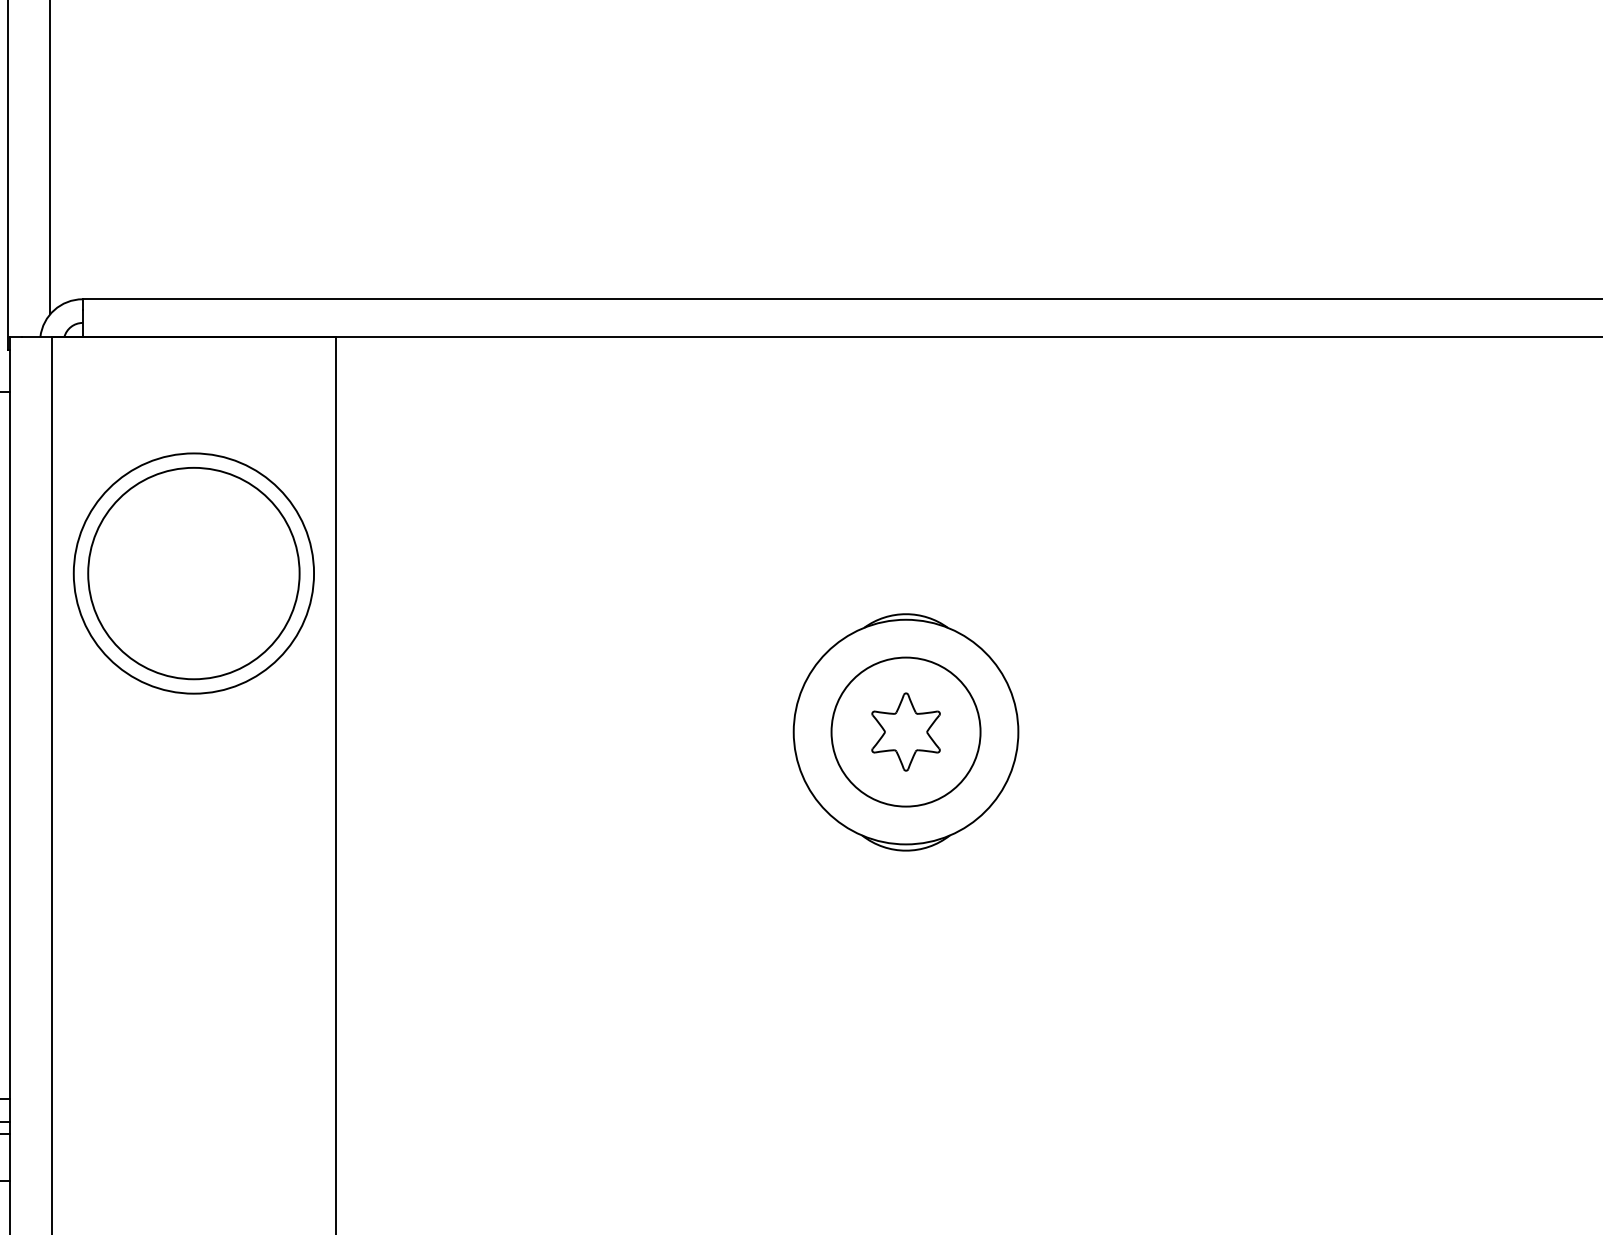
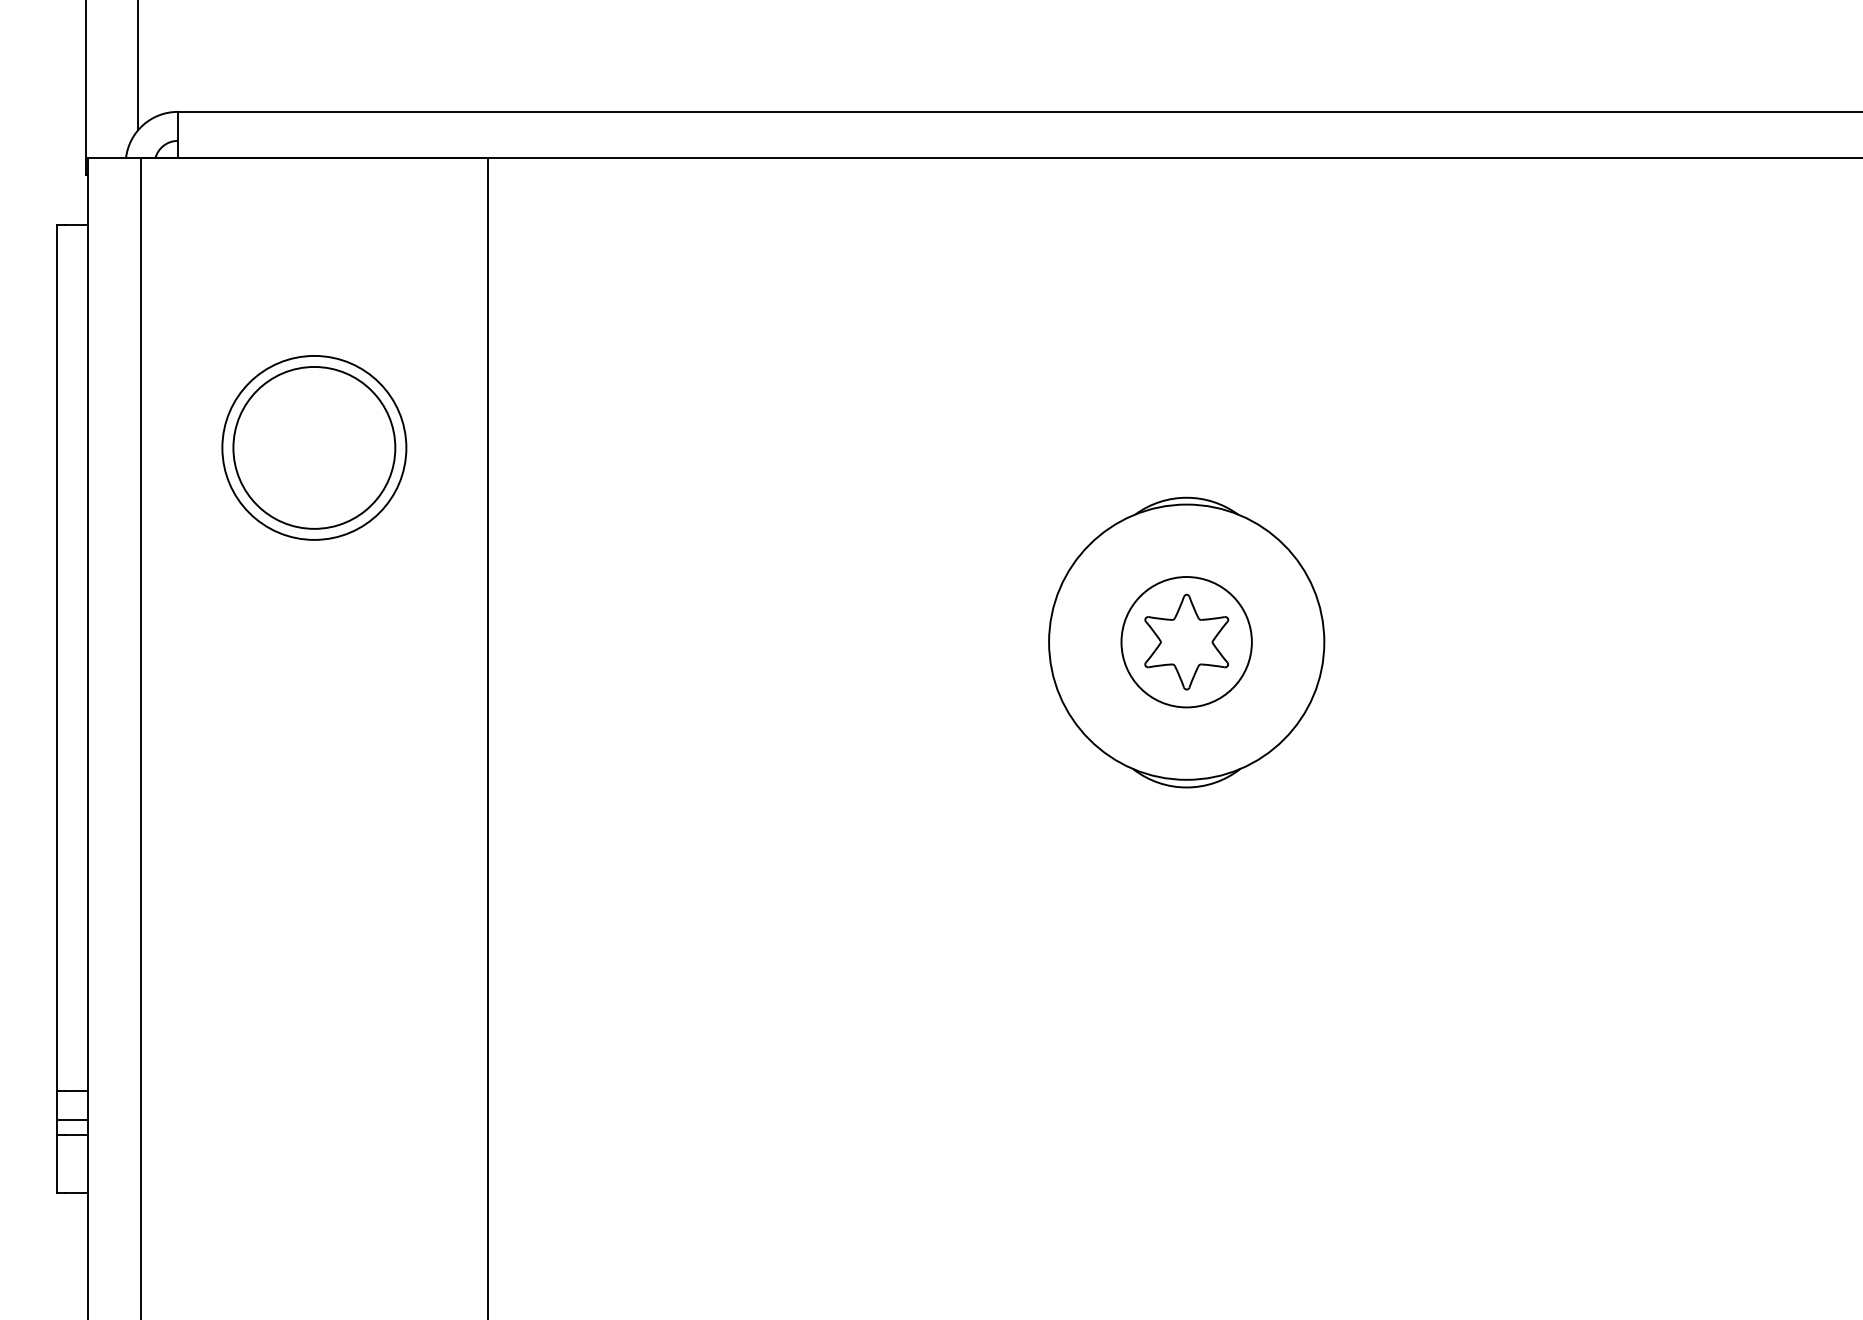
part: (194, 573) -> (314, 447), size x0.62
circle: (905, 731) -> (1186, 641), size x0.71

